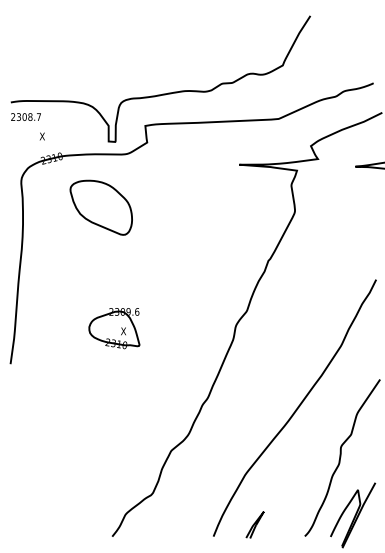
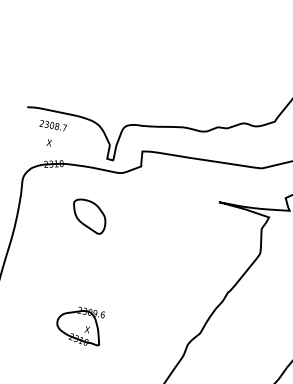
text: (25, 116) -> (52, 125), moved
part: (101, 207) -> (89, 216), size x0.62

